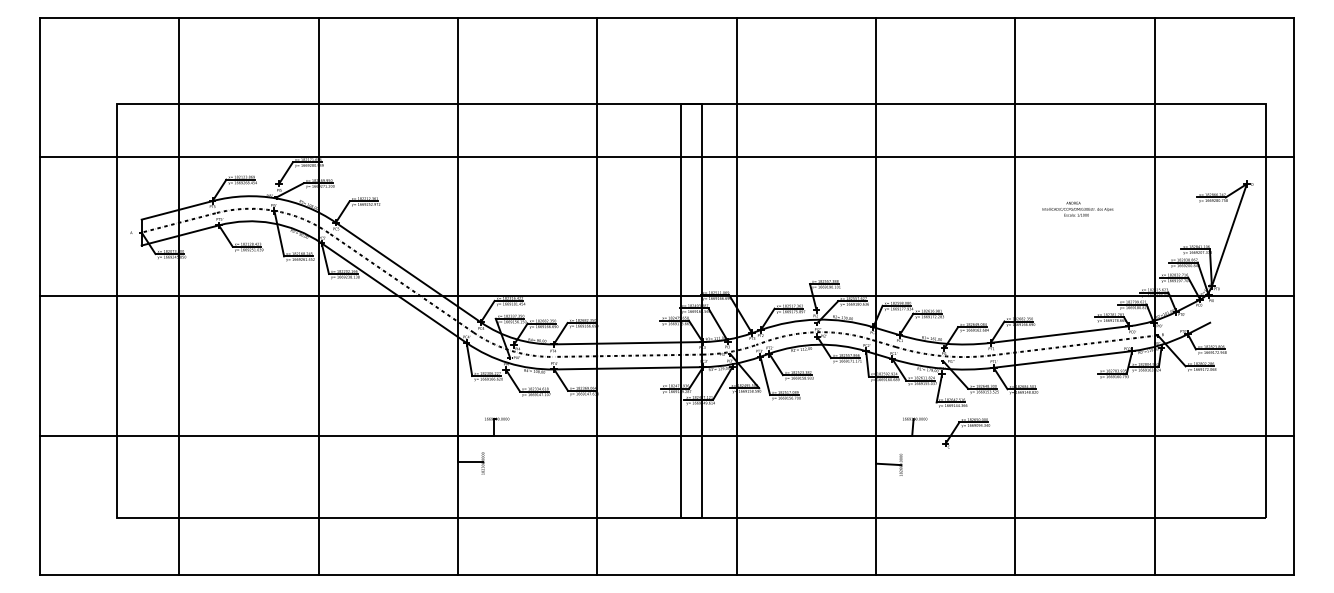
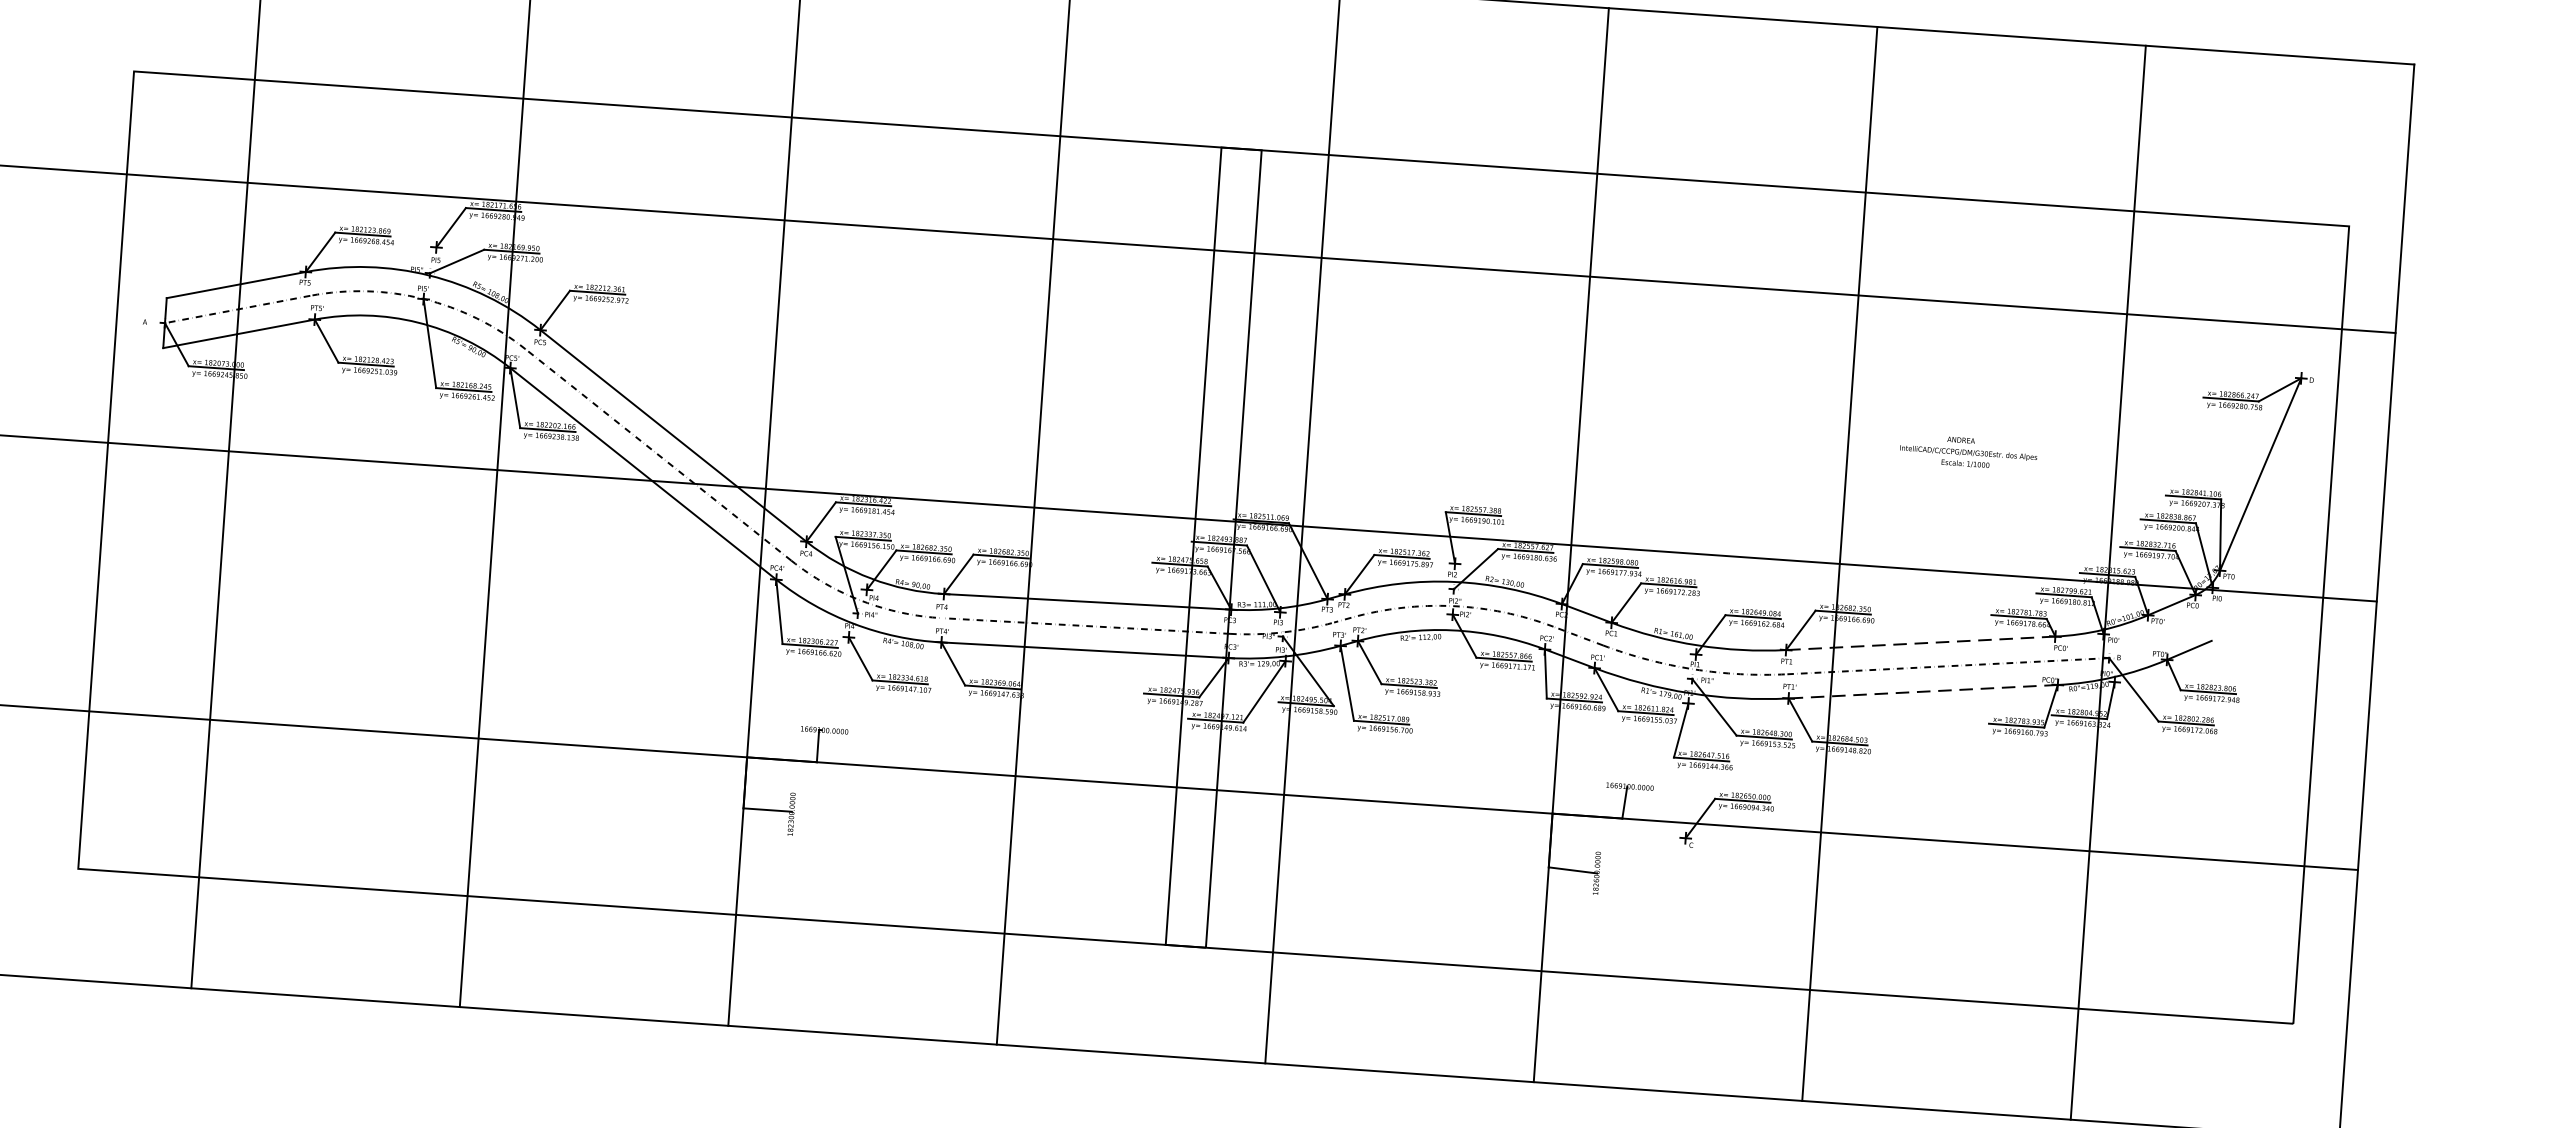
text: (1077, 208) -> (1968, 450), moved
line: (1060, 334) -> (1921, 643), solid -> dashed
line: (1062, 359) -> (1922, 691), solid -> dashed

